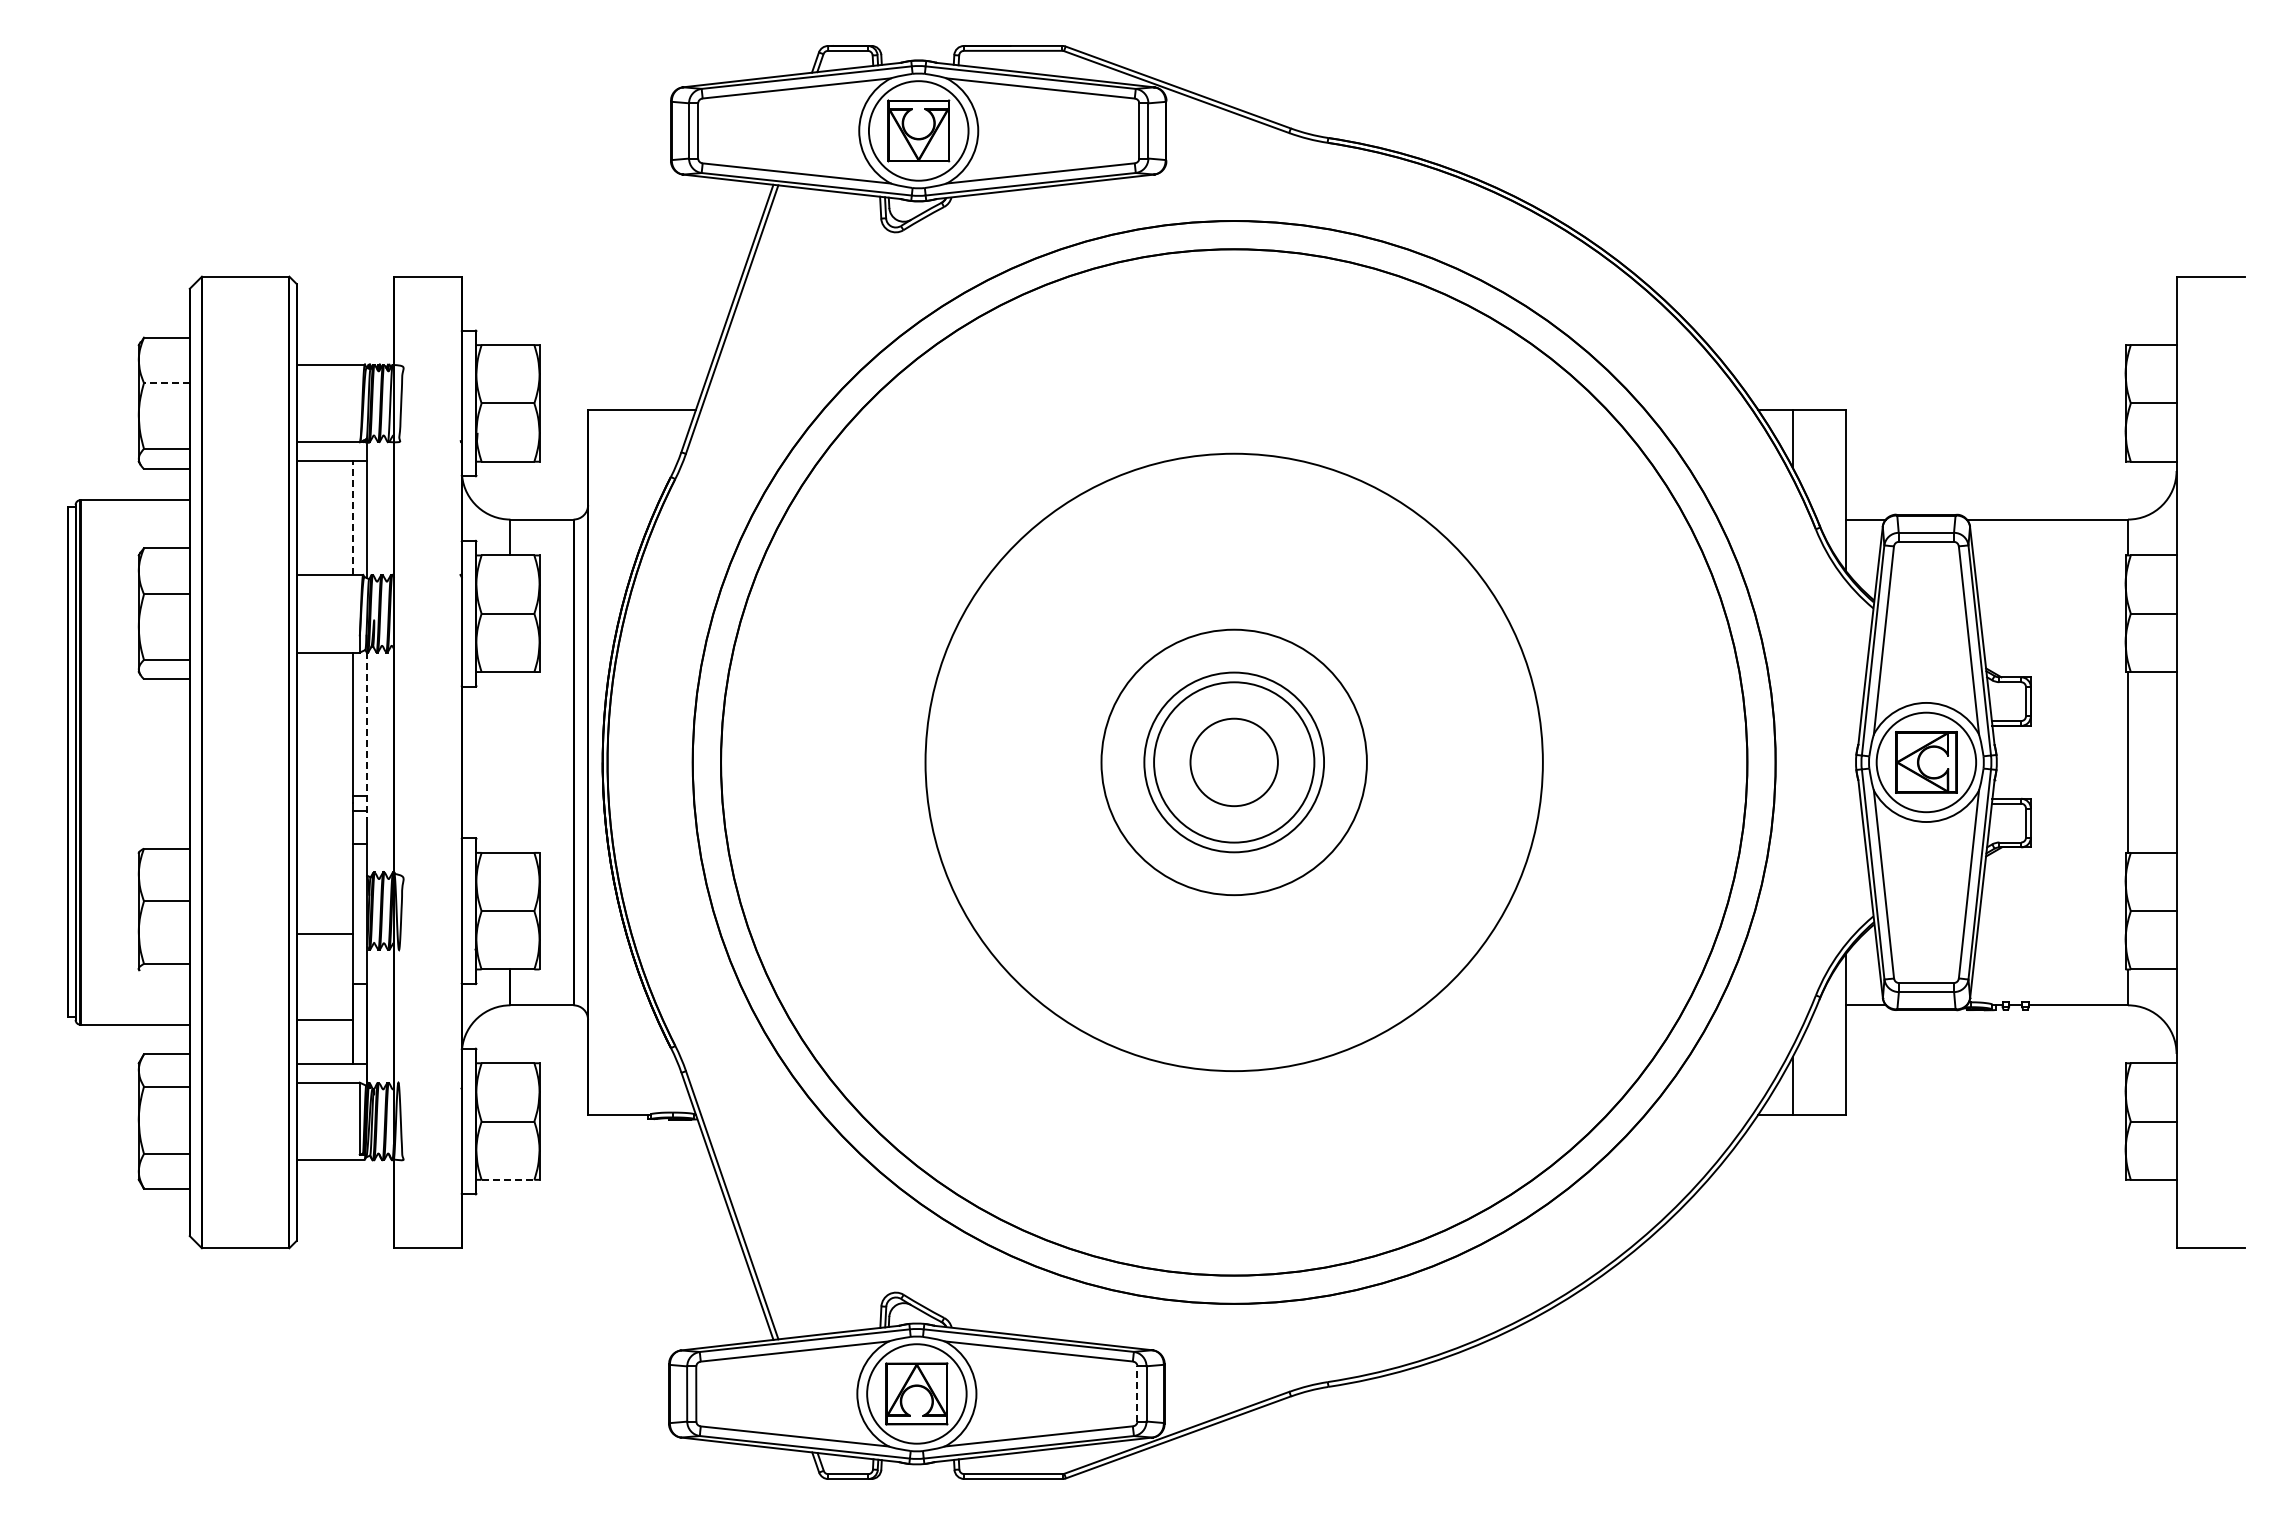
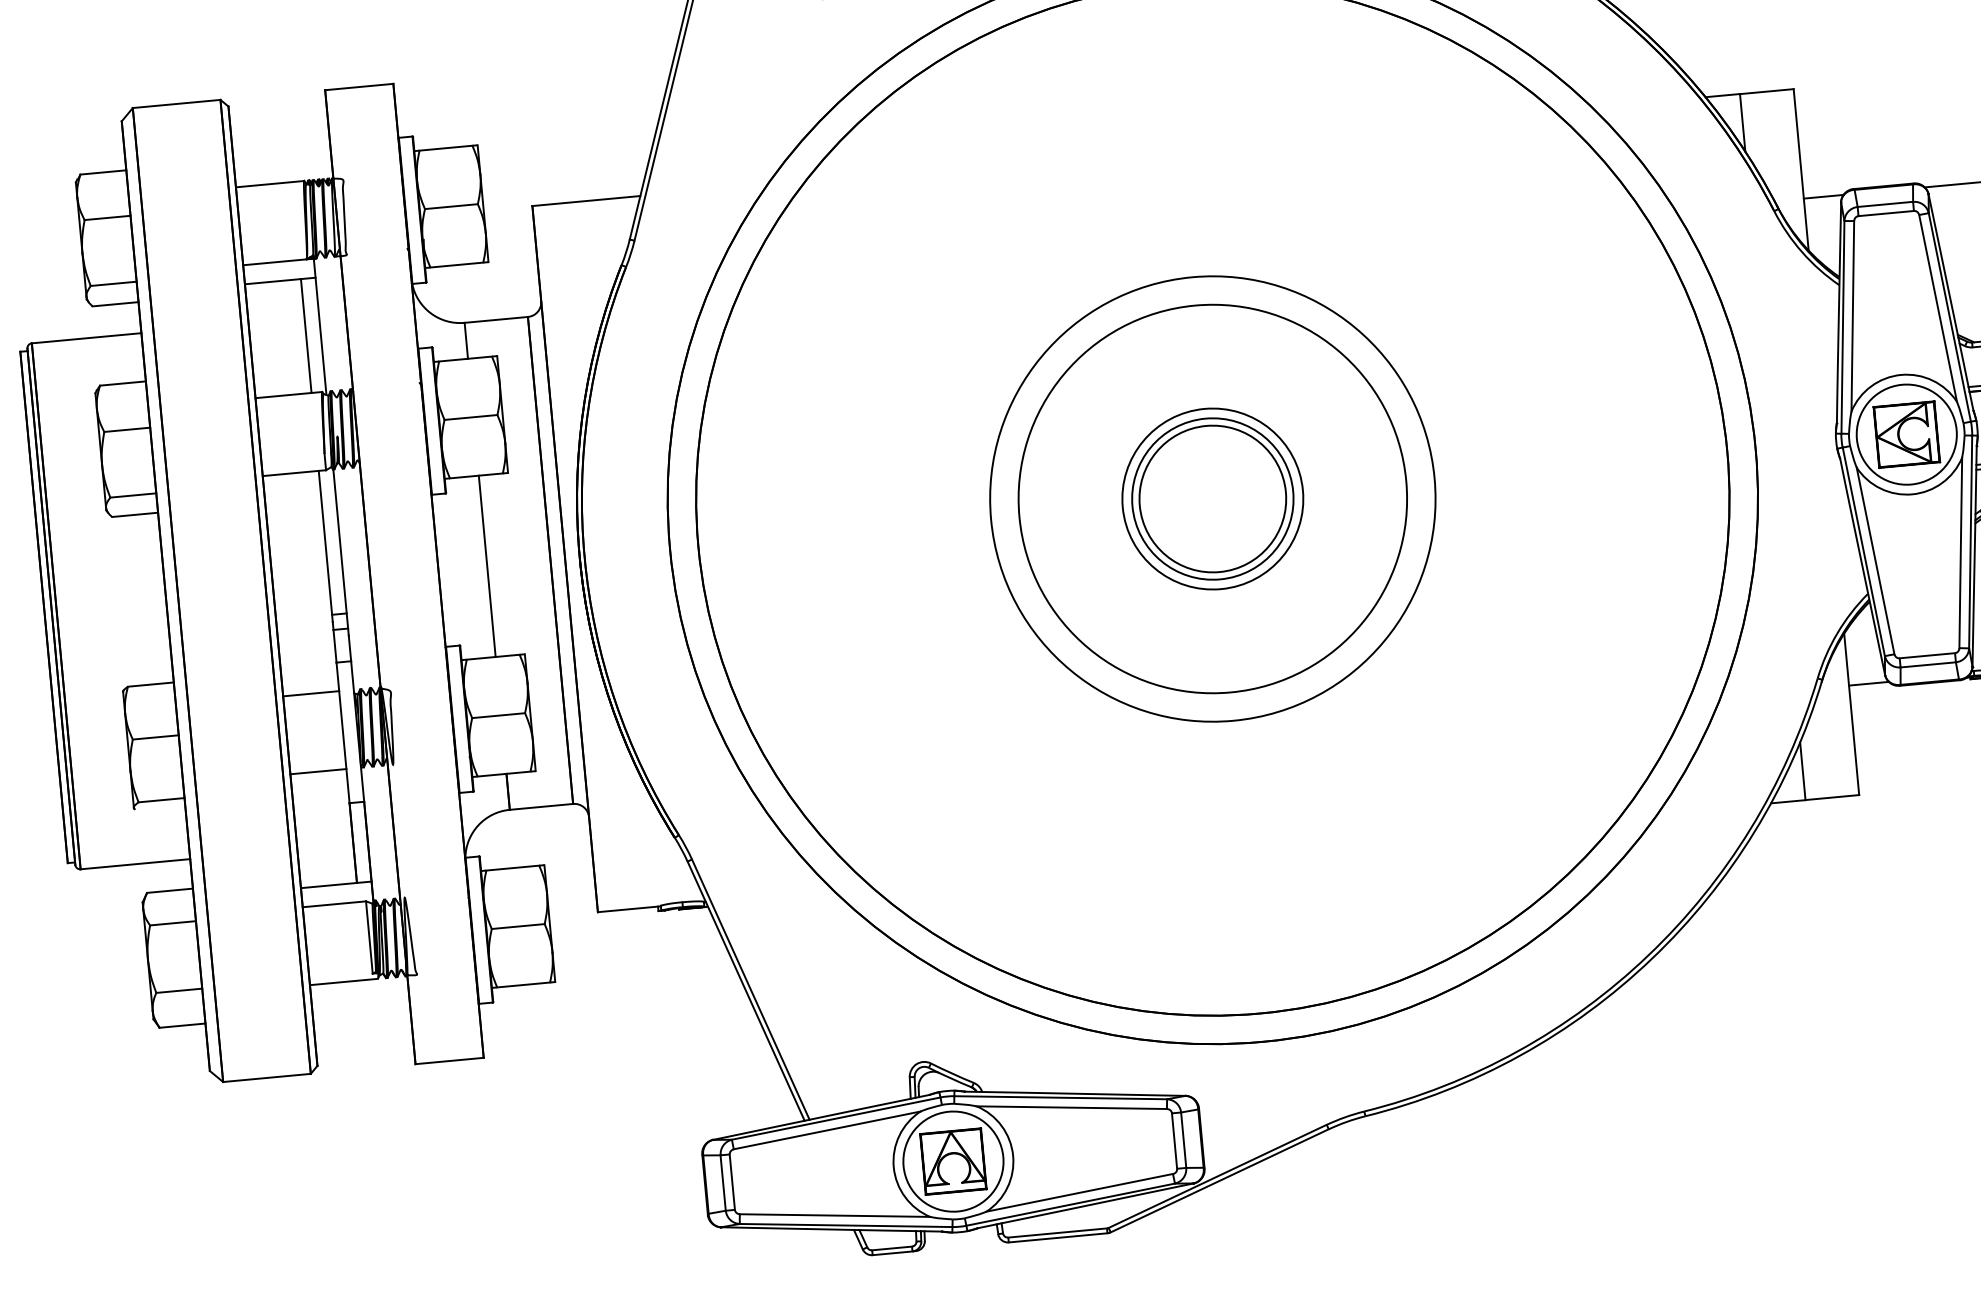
line: (166, 383) -> (107, 218), dashed -> solid
line: (352, 518) -> (306, 336), dashed -> solid
line: (367, 735) -> (341, 552), dashed -> solid
line: (510, 762) -> (487, 566), added
circle: (1234, 762) -> (1213, 499), size x0.62
circle: (1234, 762) -> (1213, 499), size x1.67
circle: (1234, 762) -> (1213, 499), size x1.67
line: (324, 934) -> (311, 693), moved
line: (324, 1020) -> (318, 772), moved
line: (508, 1179) -> (524, 984), dashed -> solid
line: (1137, 1393) -> (1174, 1140), dashed -> solid

